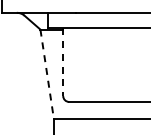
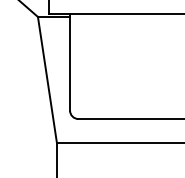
line: (63, 62) -> (70, 63), dashed -> solid
line: (47, 74) -> (47, 80), dashed -> solid

